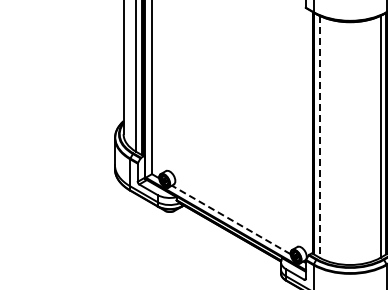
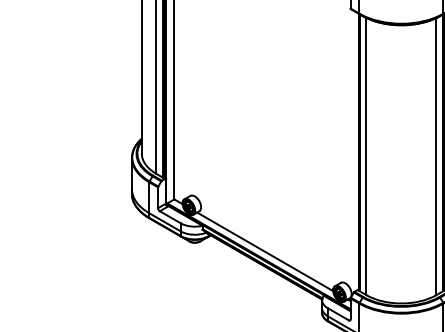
line: (319, 136) -> (366, 156), dashed -> solid
line: (231, 219) -> (265, 251), dashed -> solid

